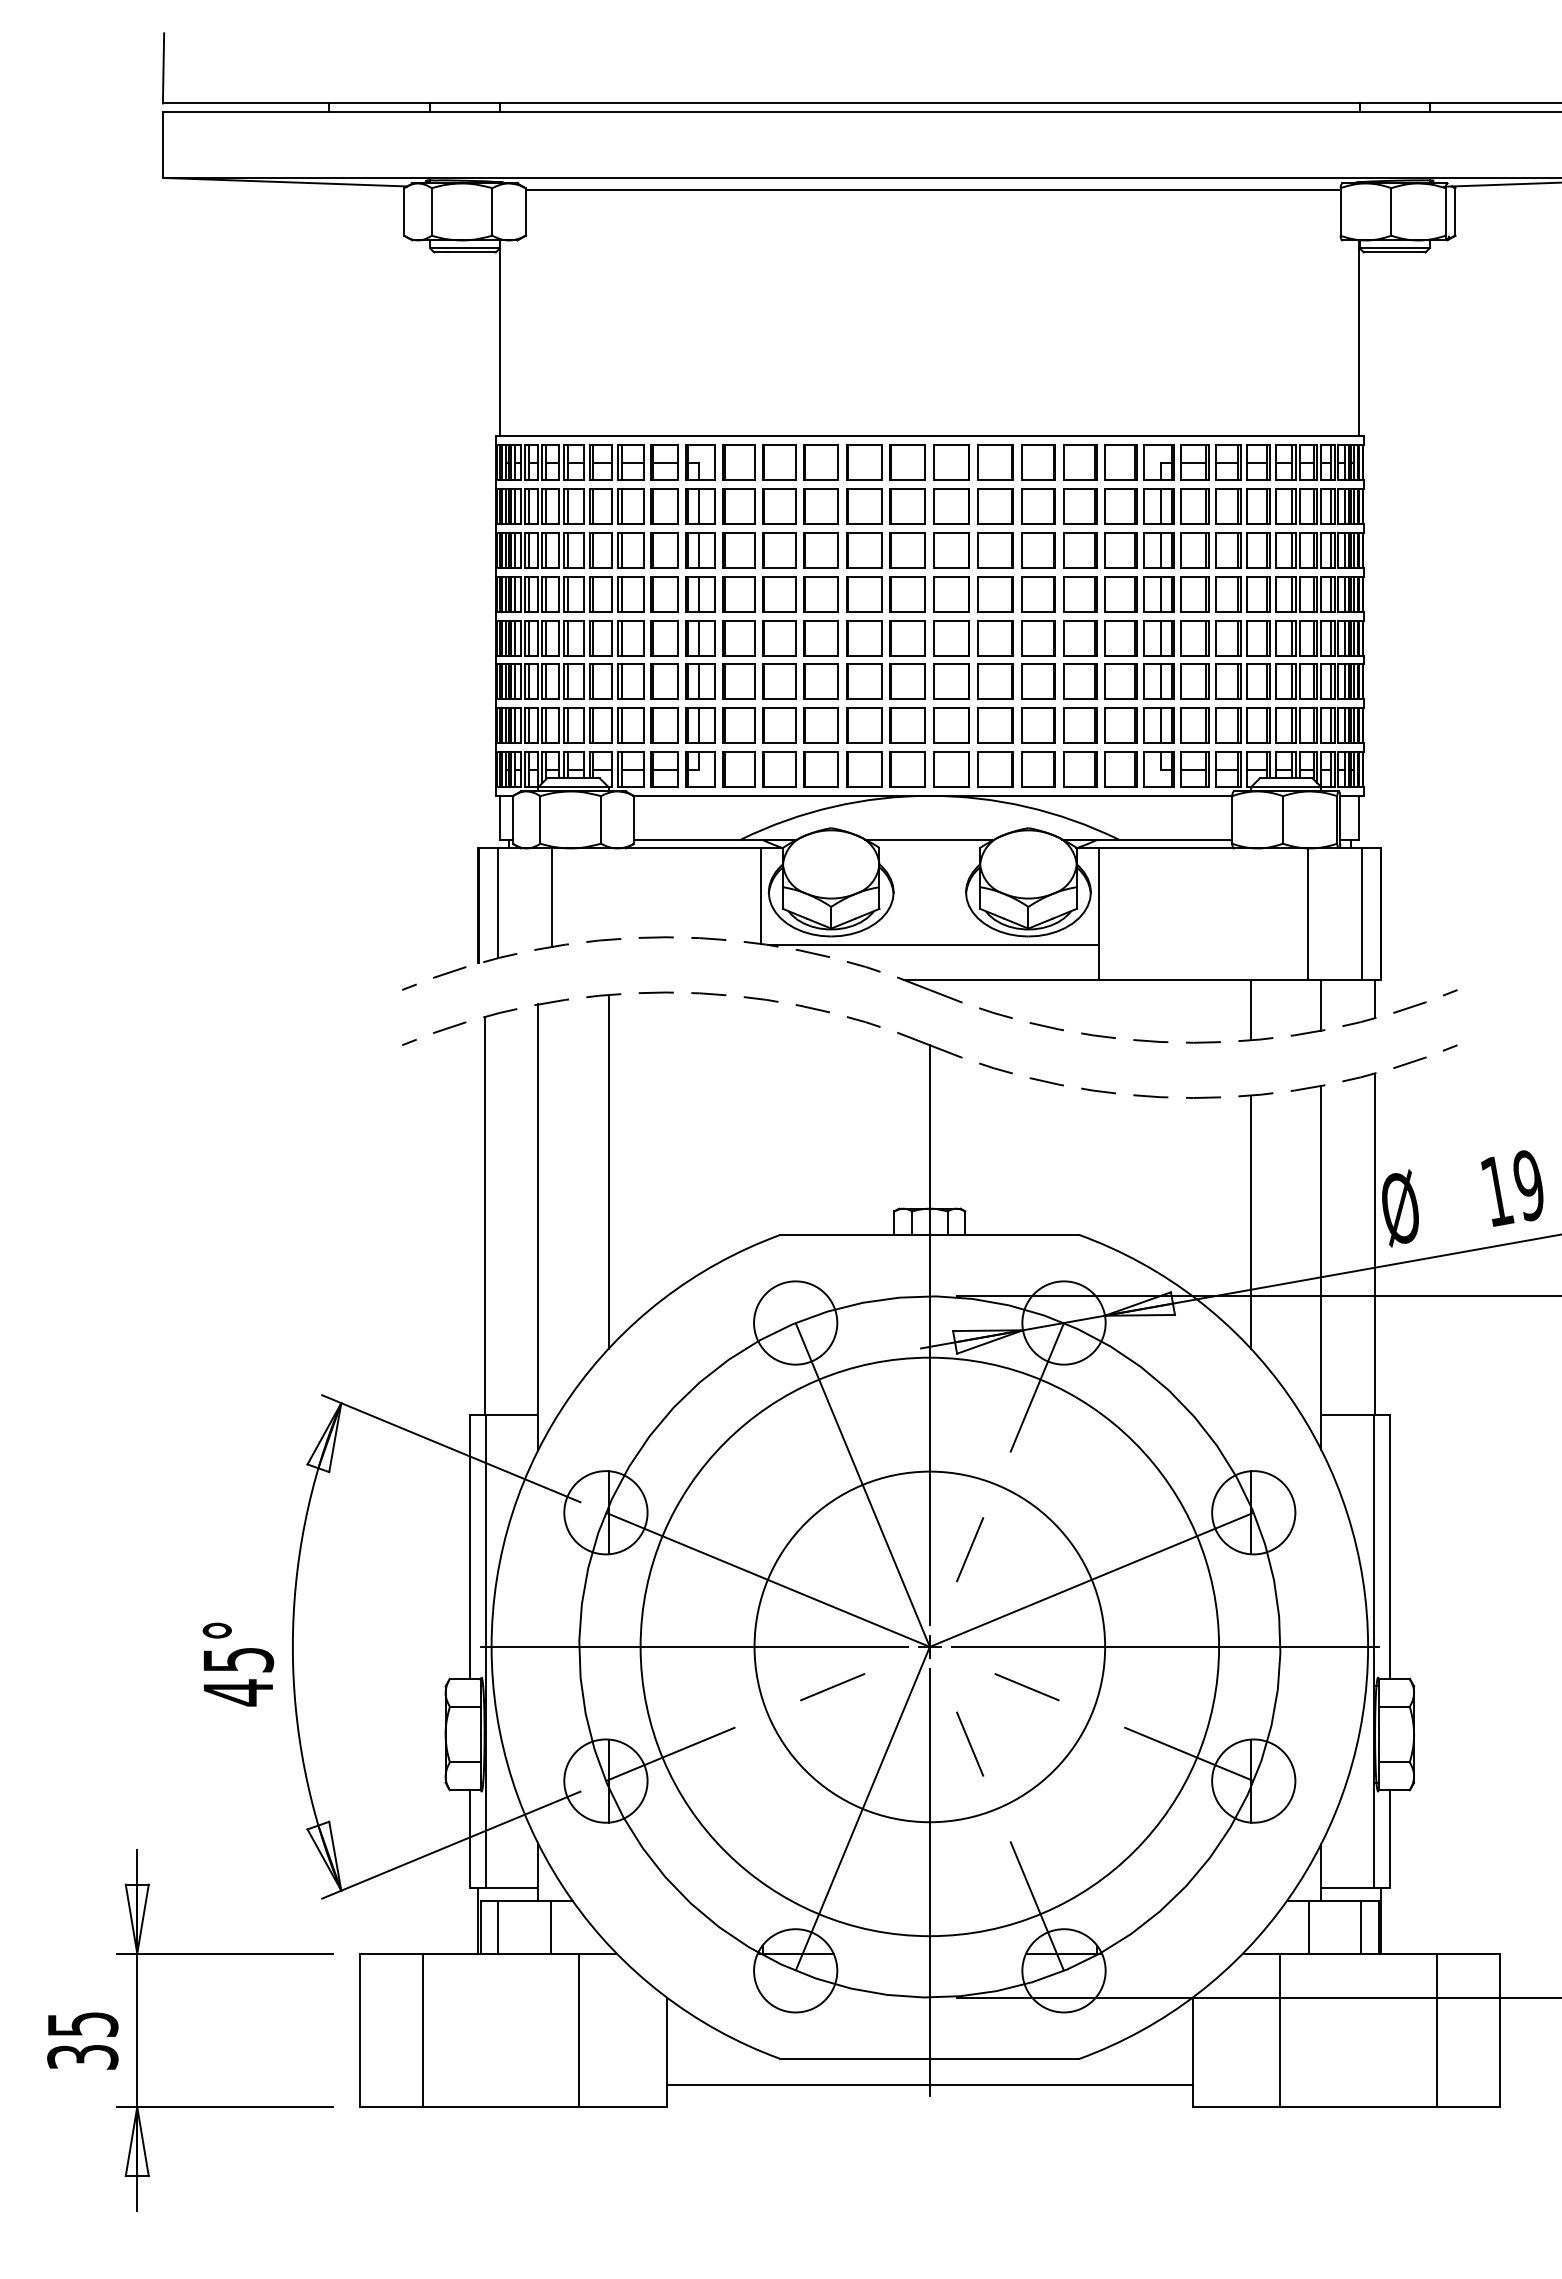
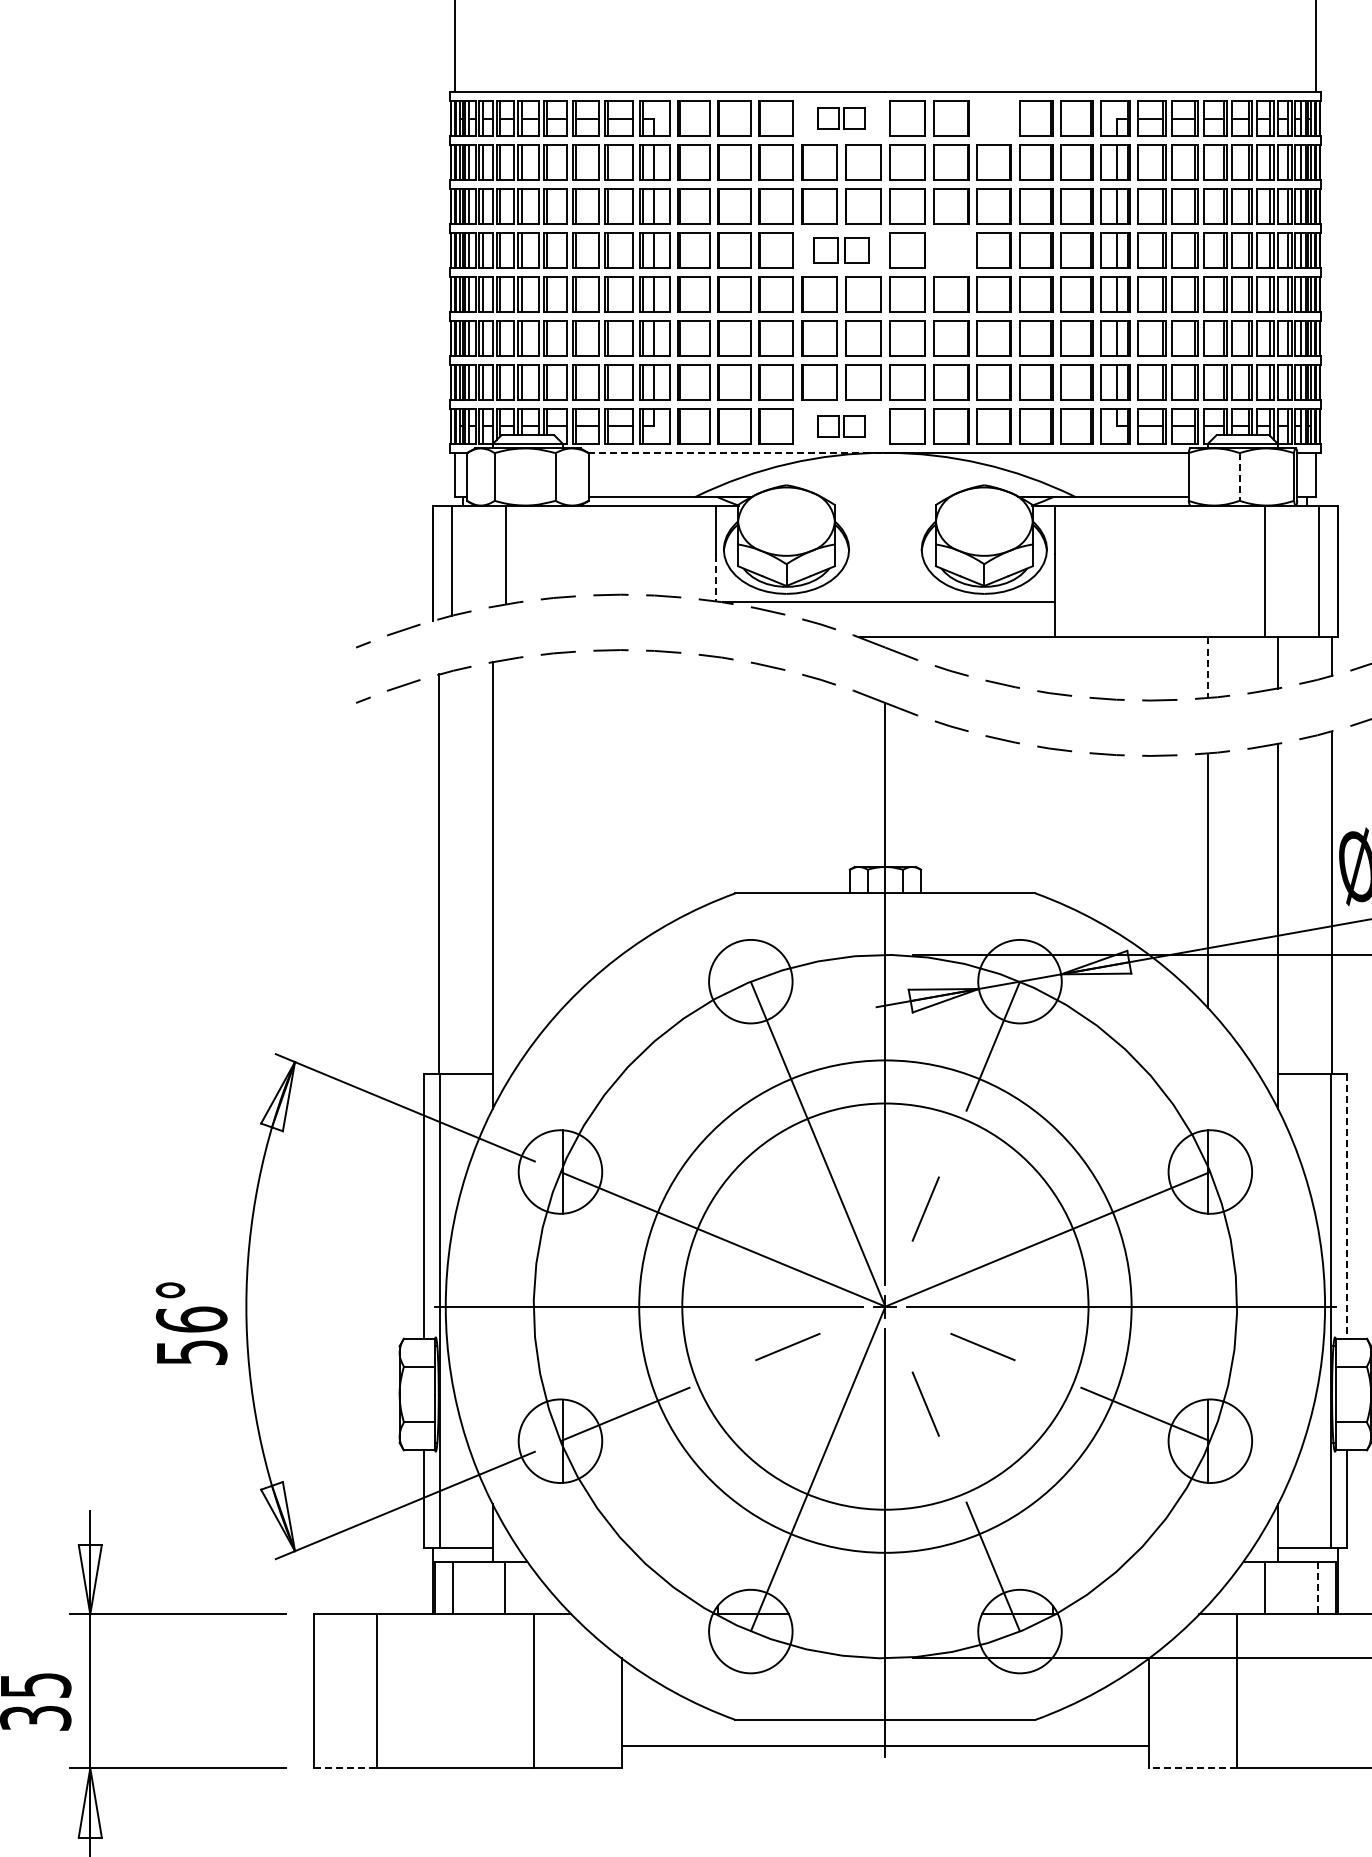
part: (885, 462) -> (840, 118), size x0.6
part: (1038, 462) -> (994, 118), removed
part: (885, 594) -> (840, 250), size x0.7
part: (995, 594) -> (951, 250), removed
part: (885, 769) -> (840, 426), size x0.6
line: (781, 795) -> (736, 452), solid -> dashed
line: (1283, 819) -> (1240, 476), solid -> dashed
line: (929, 839) -> (885, 496), removed
line: (761, 921) -> (716, 578), solid -> dashed
line: (1251, 1010) -> (1208, 668), solid -> dashed
line: (608, 1171) -> (563, 829), removed
line: (1390, 1547) -> (1347, 1206), solid -> dashed
circle: (929, 1646) -> (885, 1306), size x0.7
circle: (929, 1646) -> (885, 1306), size x1.4
text: (238, 1676) -> (191, 1336), 45° -> 56°
line: (1361, 1927) -> (1318, 1588), solid -> dashed
line: (392, 2107) -> (346, 1768), solid -> dashed
line: (1236, 2107) -> (1193, 1768), solid -> dashed

